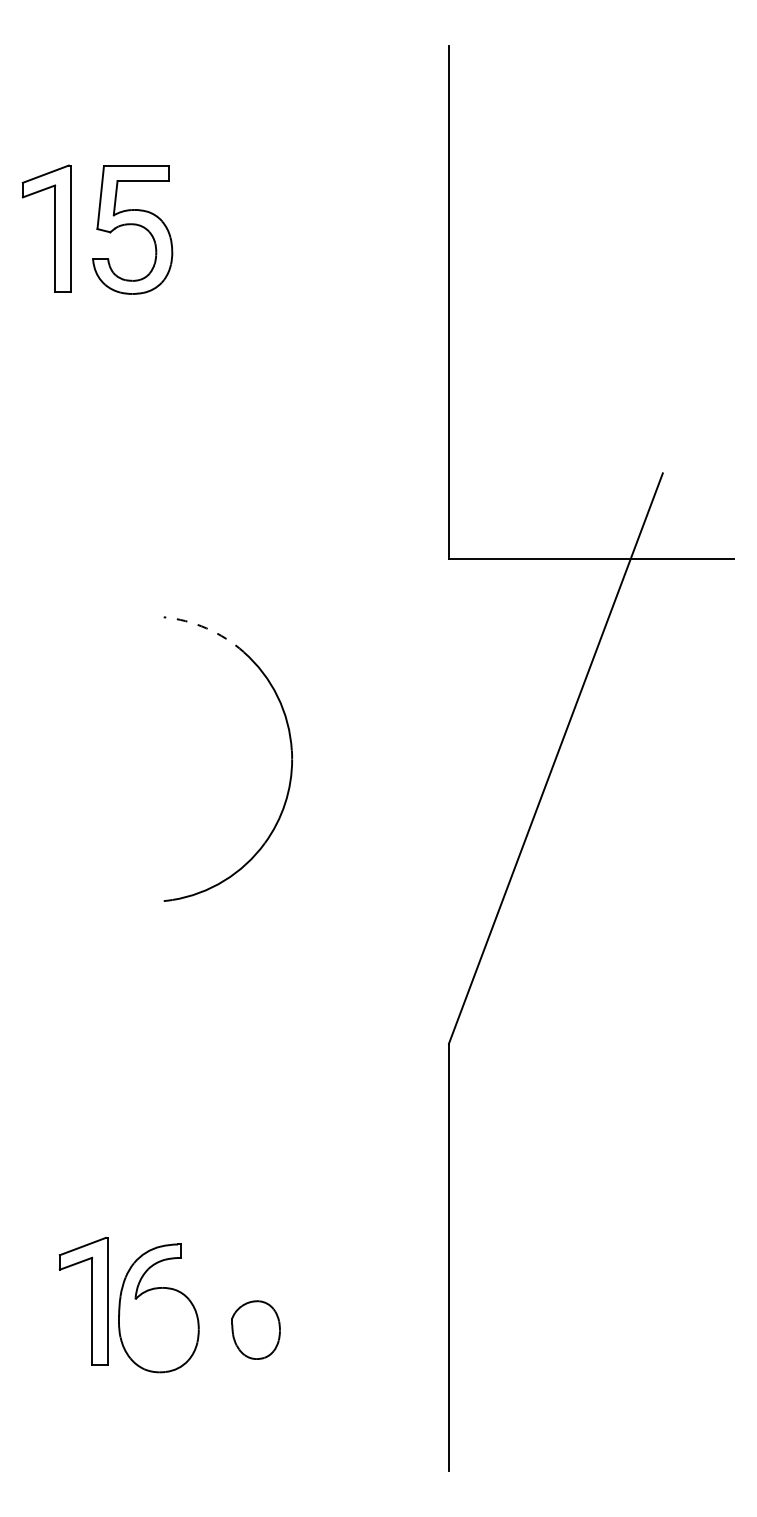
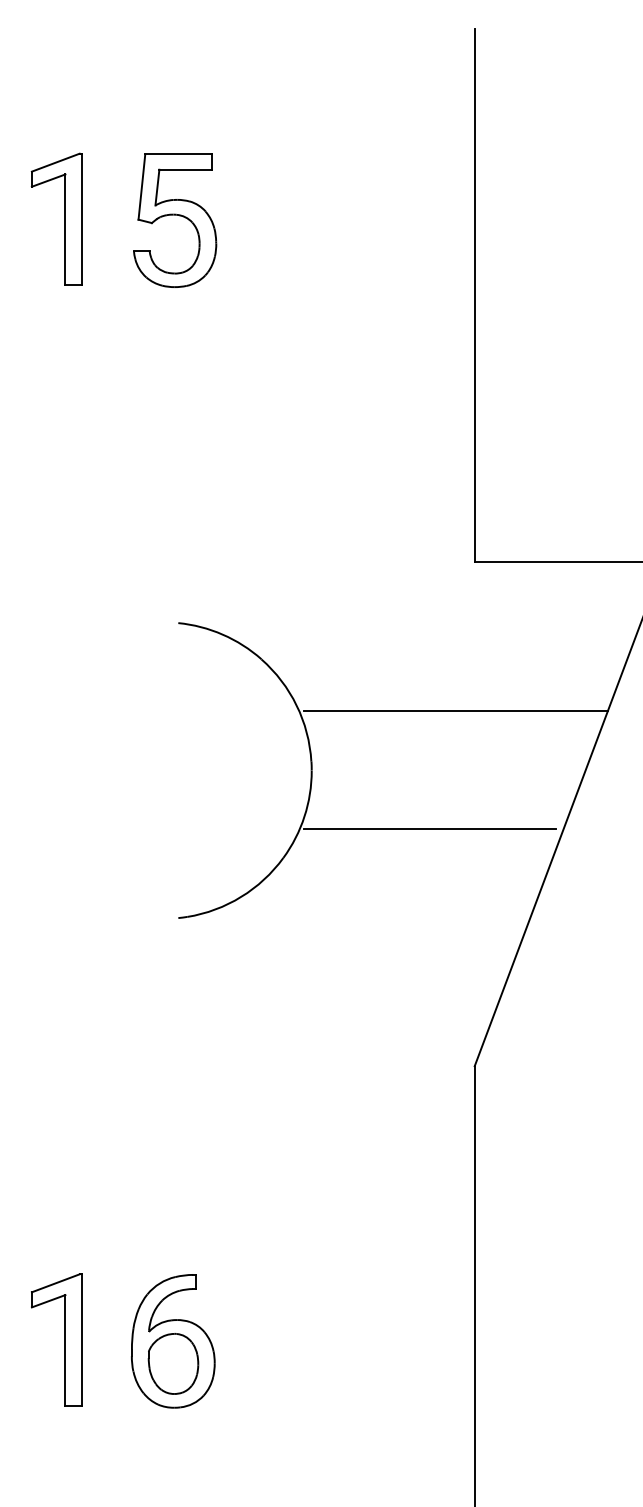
part: (132, 229) -> (174, 220), moved
arc: (206, 628) -> (222, 634), dashed -> solid
line: (430, 701) -> (455, 710), added
line: (405, 815) -> (429, 829), added
part: (91, 1301) -> (64, 1340), moved
part: (255, 1329) -> (172, 1363), moved

